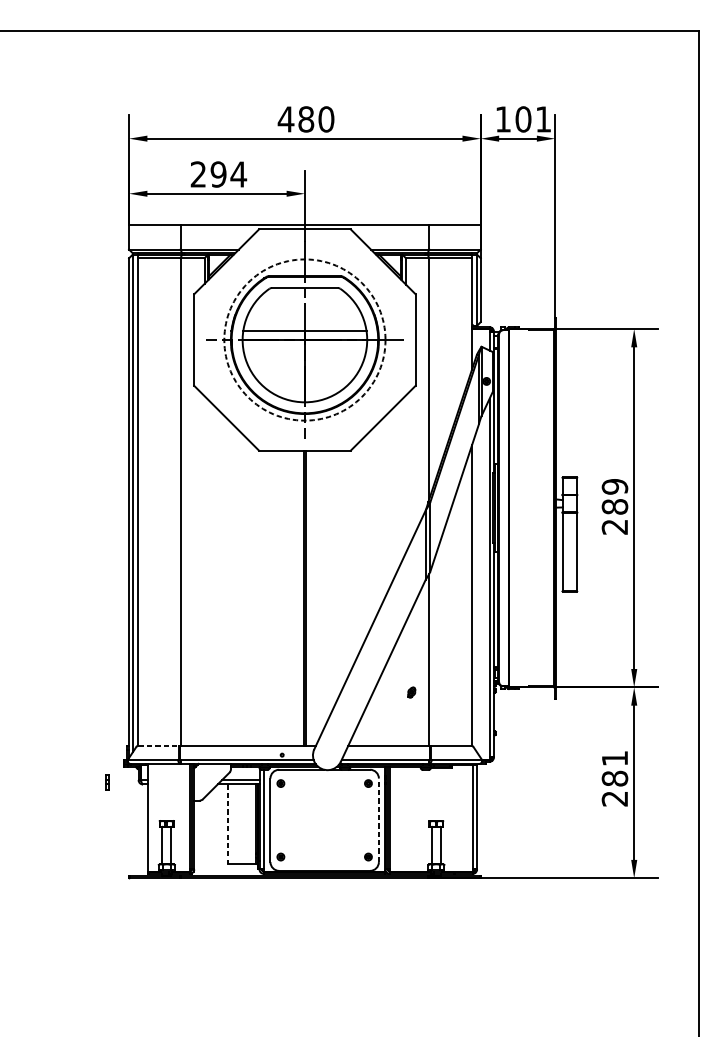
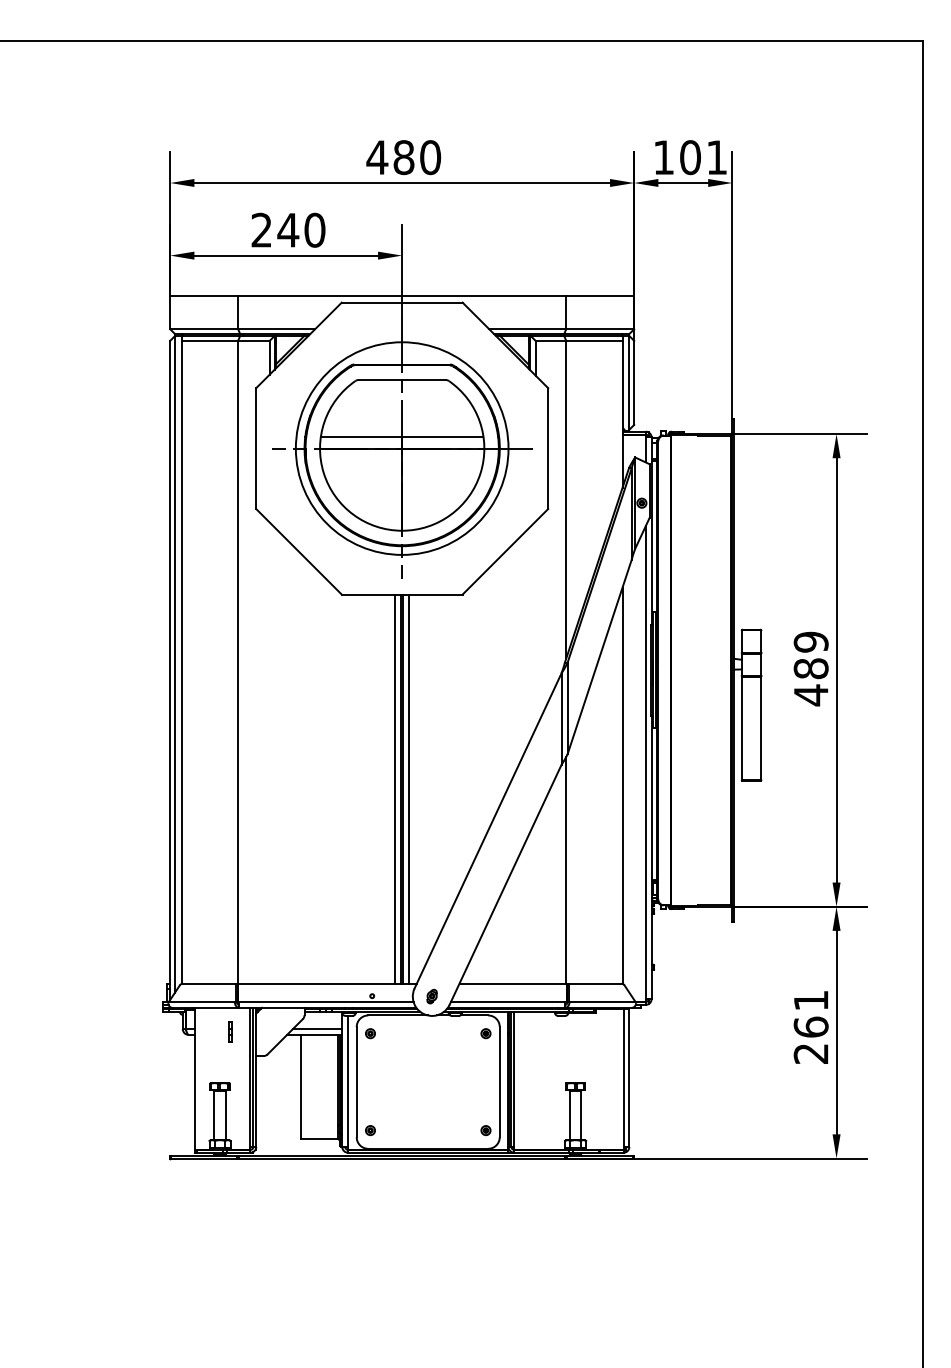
text: (228, 173) -> (301, 229), 294 -> 240
circle: (304, 339) -> (401, 448), dashed -> solid
text: (614, 527) -> (810, 695), 289 -> 489
line: (299, 597) -> (395, 788), added
line: (309, 597) -> (408, 788), added
part: (411, 692) -> (431, 996), moved
line: (158, 745) -> (209, 983), dashed -> solid
text: (614, 778) -> (810, 1026), 281 -> 261
line: (106, 781) -> (229, 1031), moved
line: (378, 819) -> (499, 1081), dashed -> solid
line: (228, 824) -> (301, 1087), dashed -> solid

